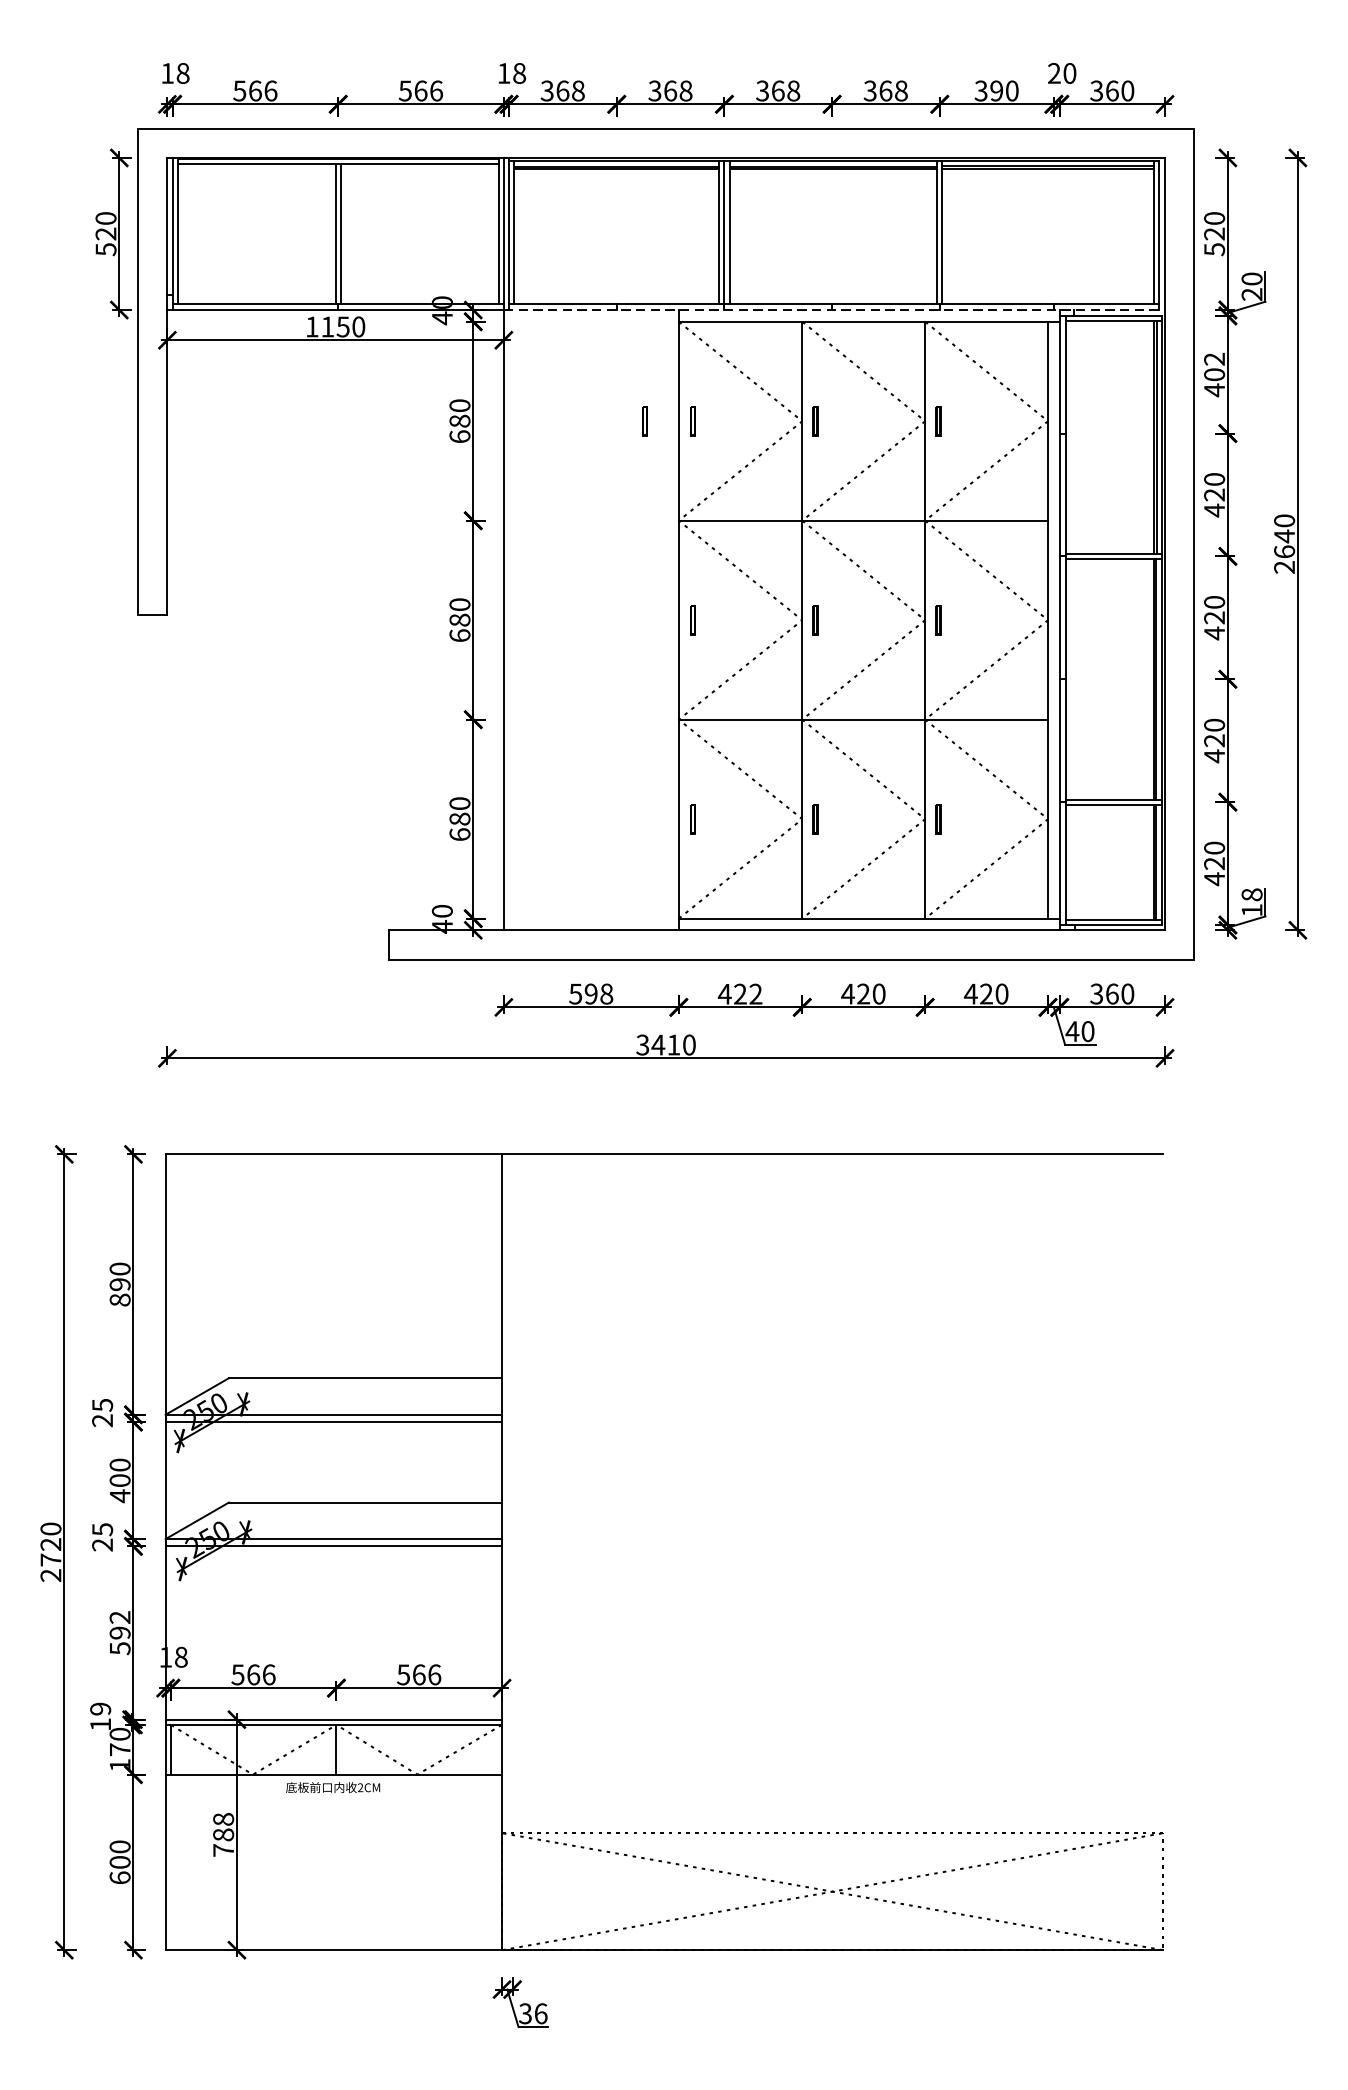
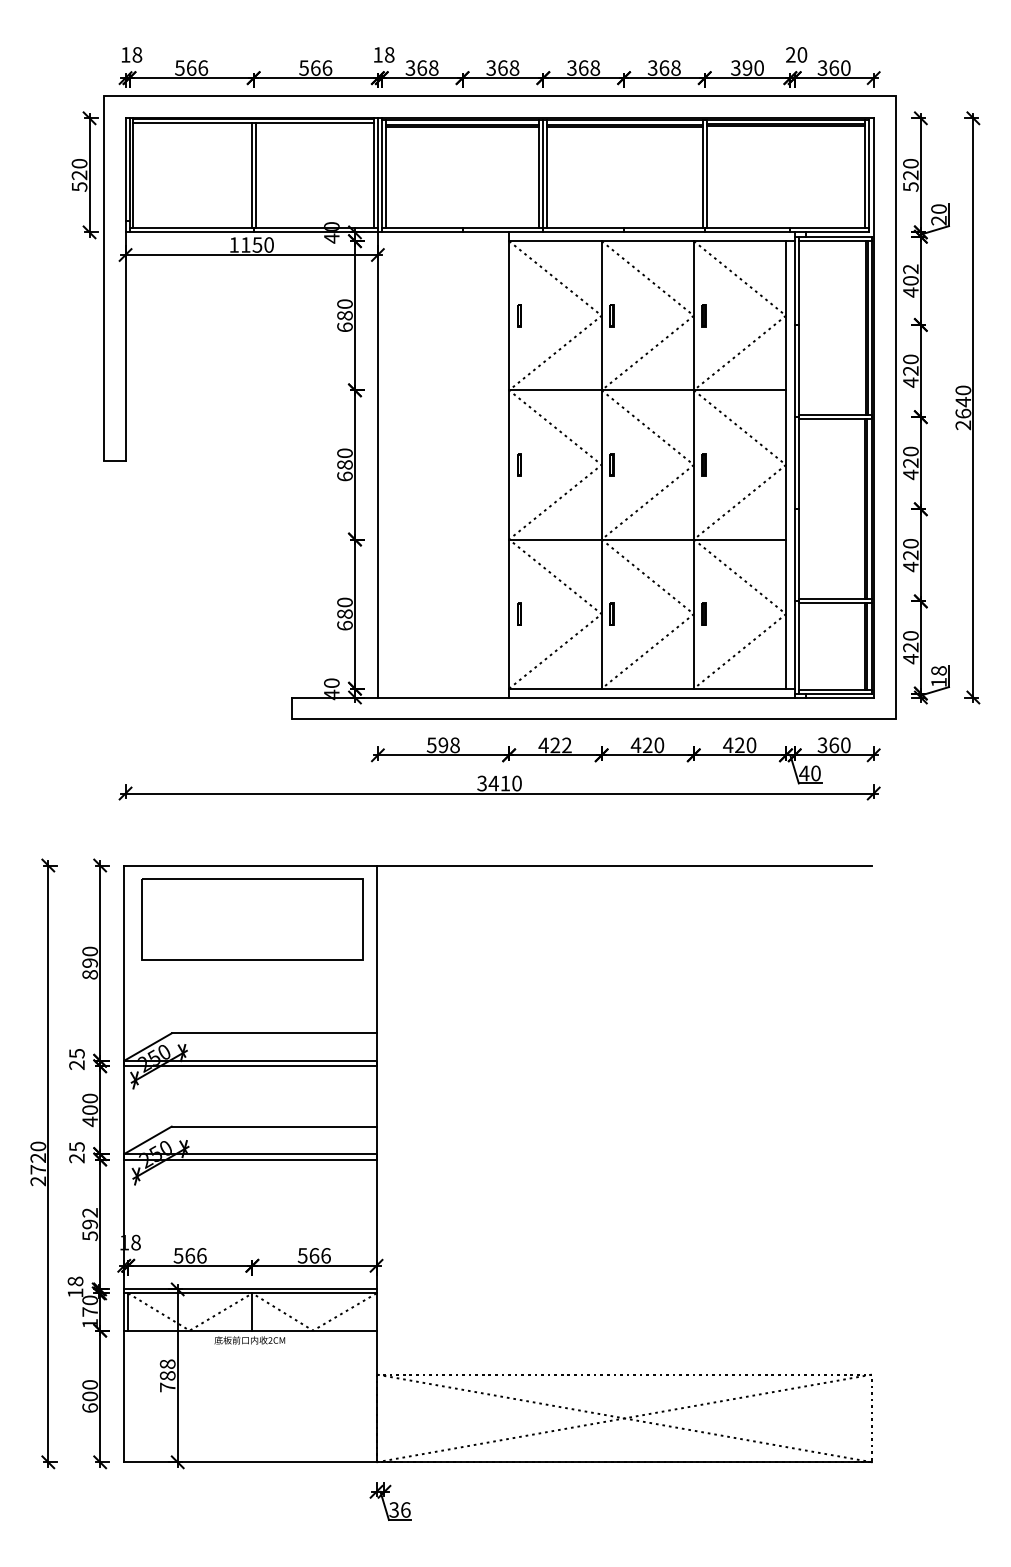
line: (831, 310) -> (623, 232), dashed -> solid
line: (643, 420) -> (482, 315), removed
part: (336, 1226) -> (252, 919), added
text: (100, 1709) -> (75, 1281), 19 -> 18

